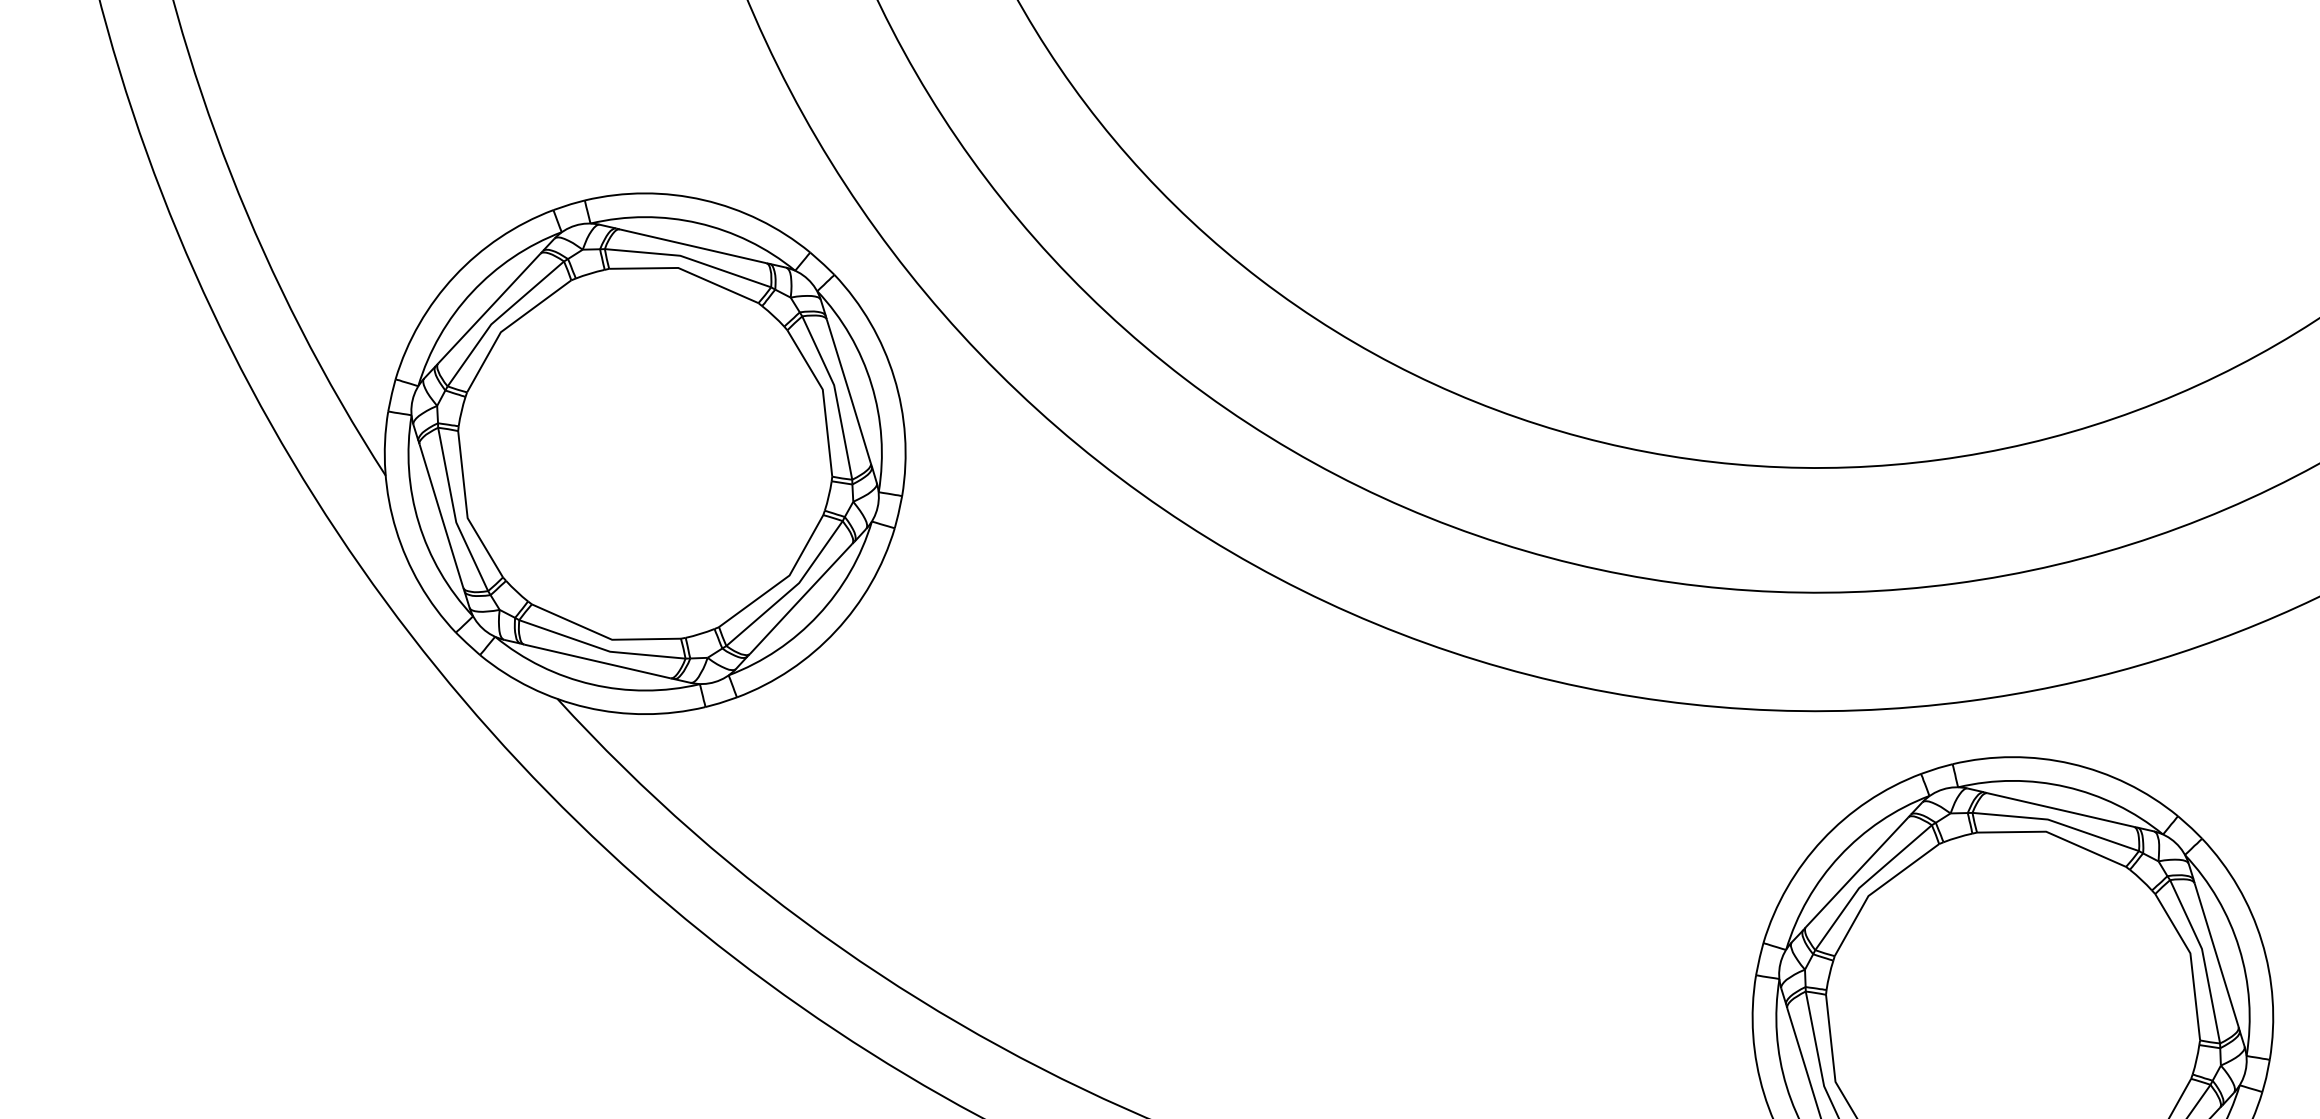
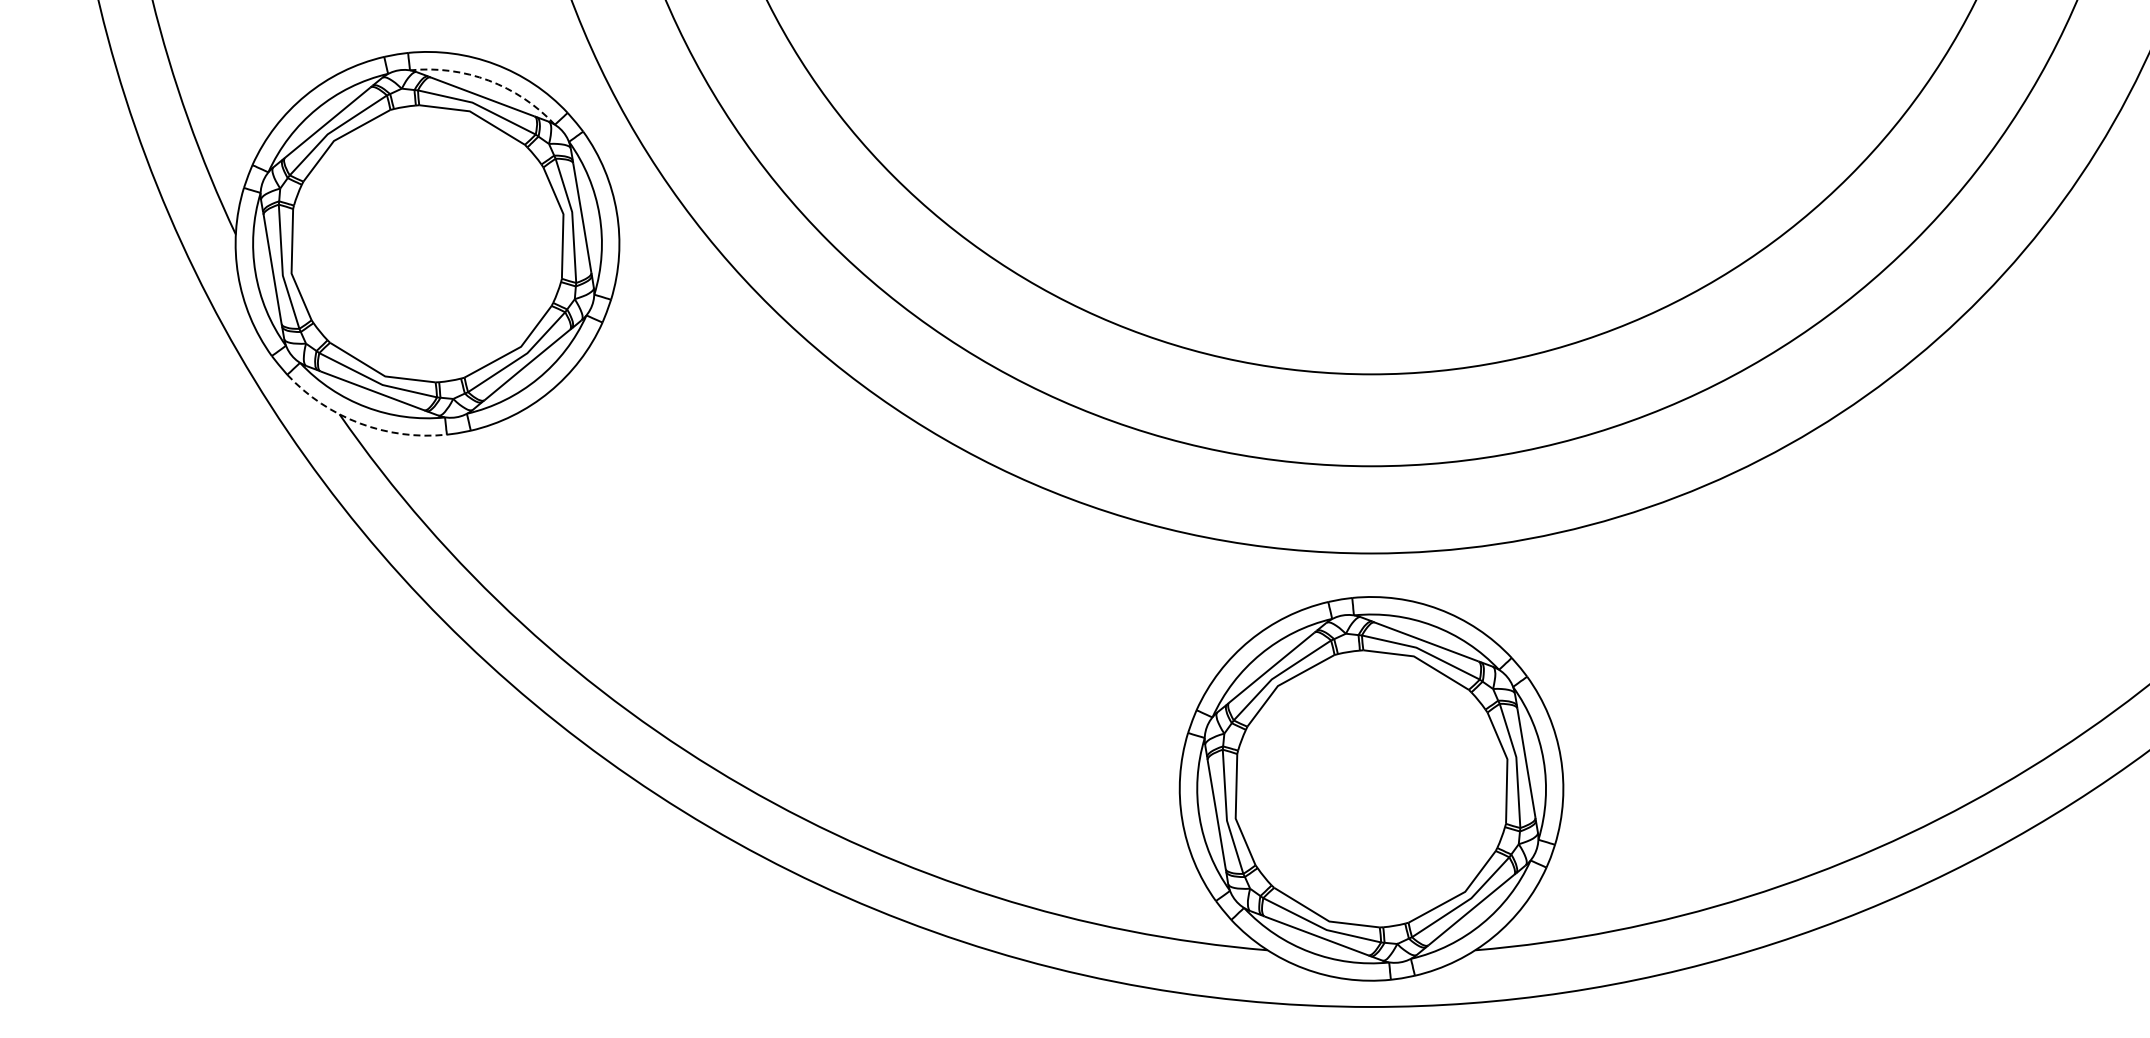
line: (697, 223) -> (488, 80), solid -> dashed
line: (587, 707) -> (360, 423), solid -> dashed

